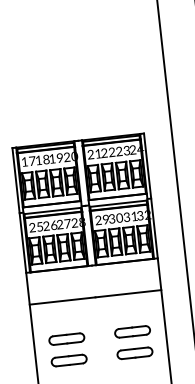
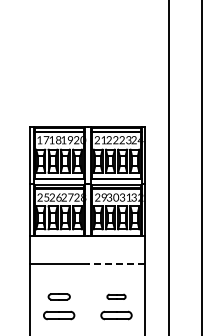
line: (128, 293) -> (116, 263), solid -> dashed
part: (132, 331) -> (116, 296), size x0.6
part: (67, 338) -> (59, 296), size x0.7

